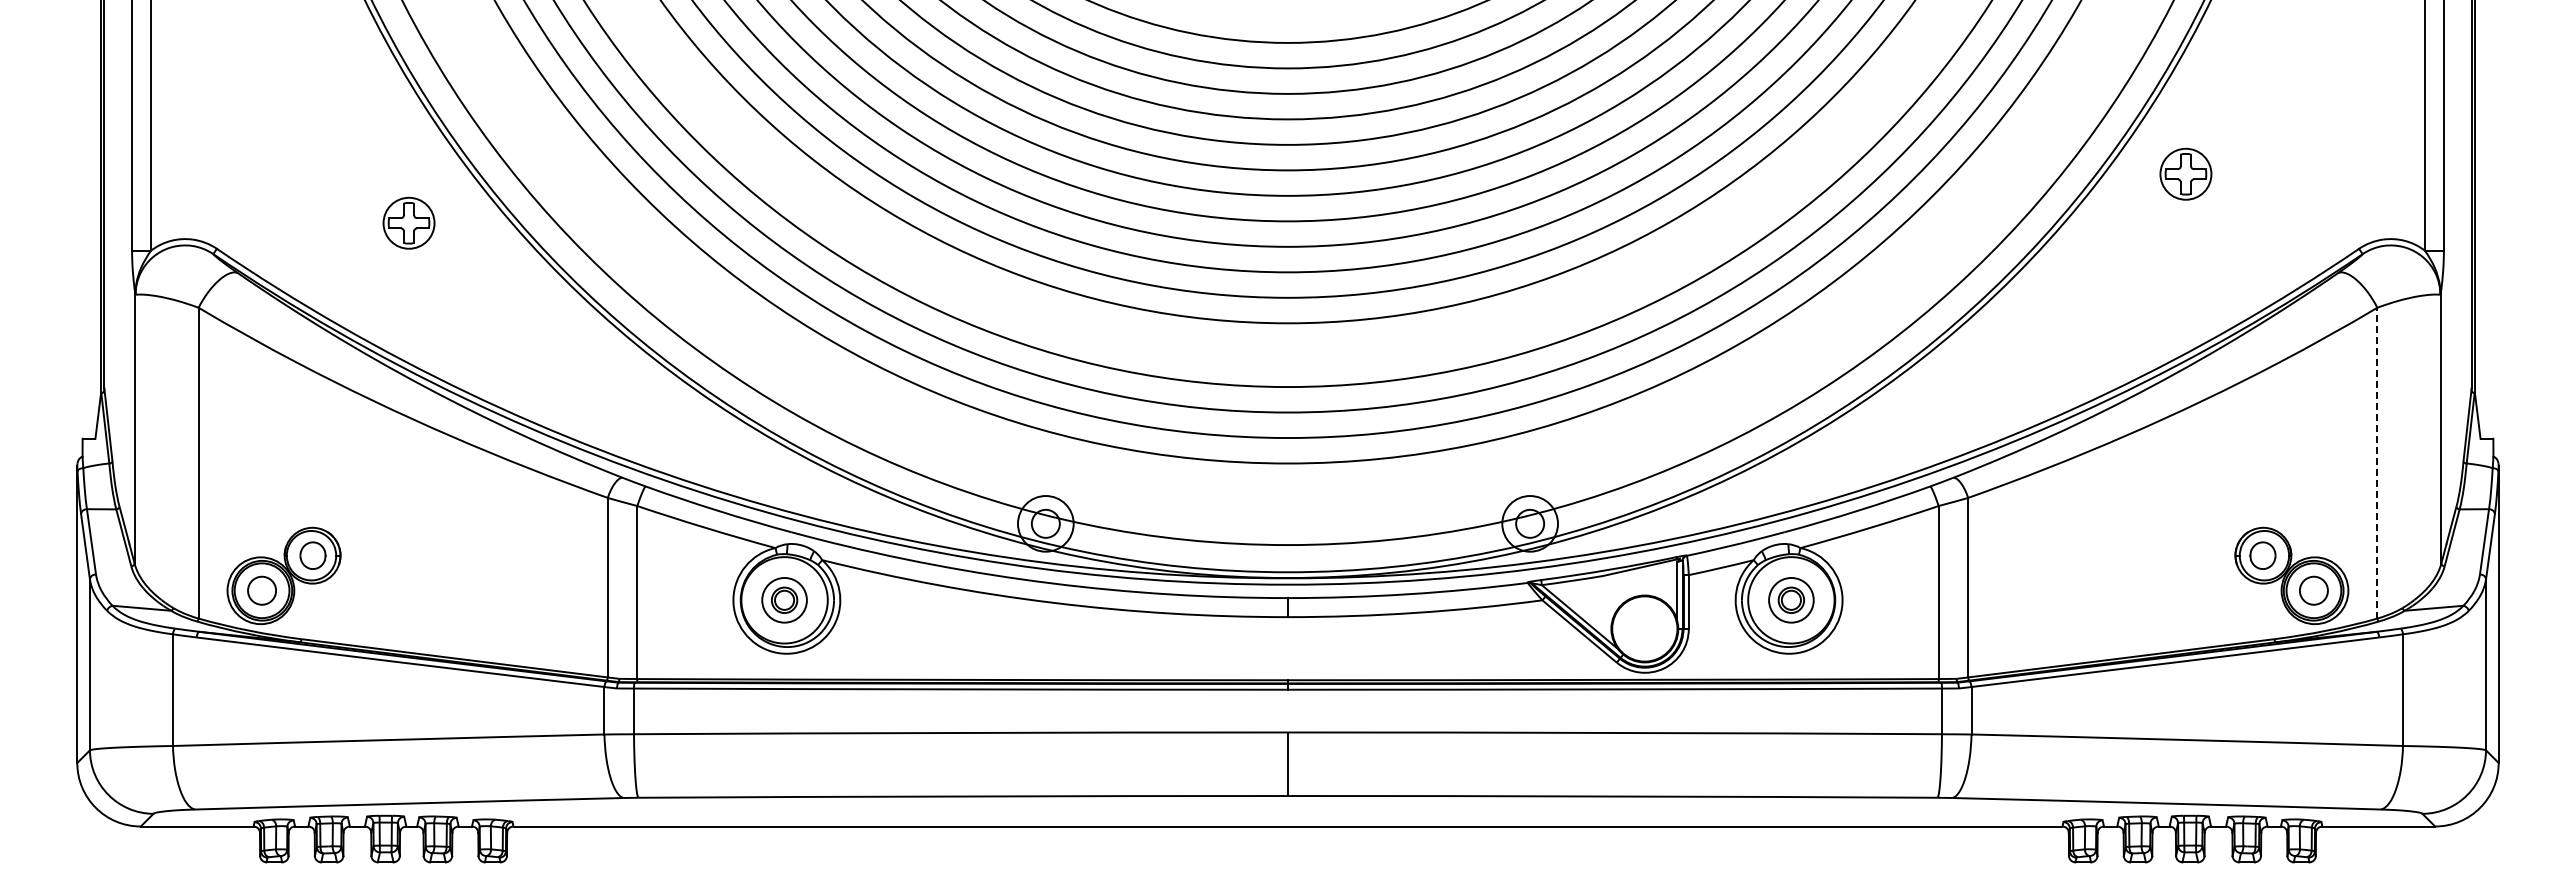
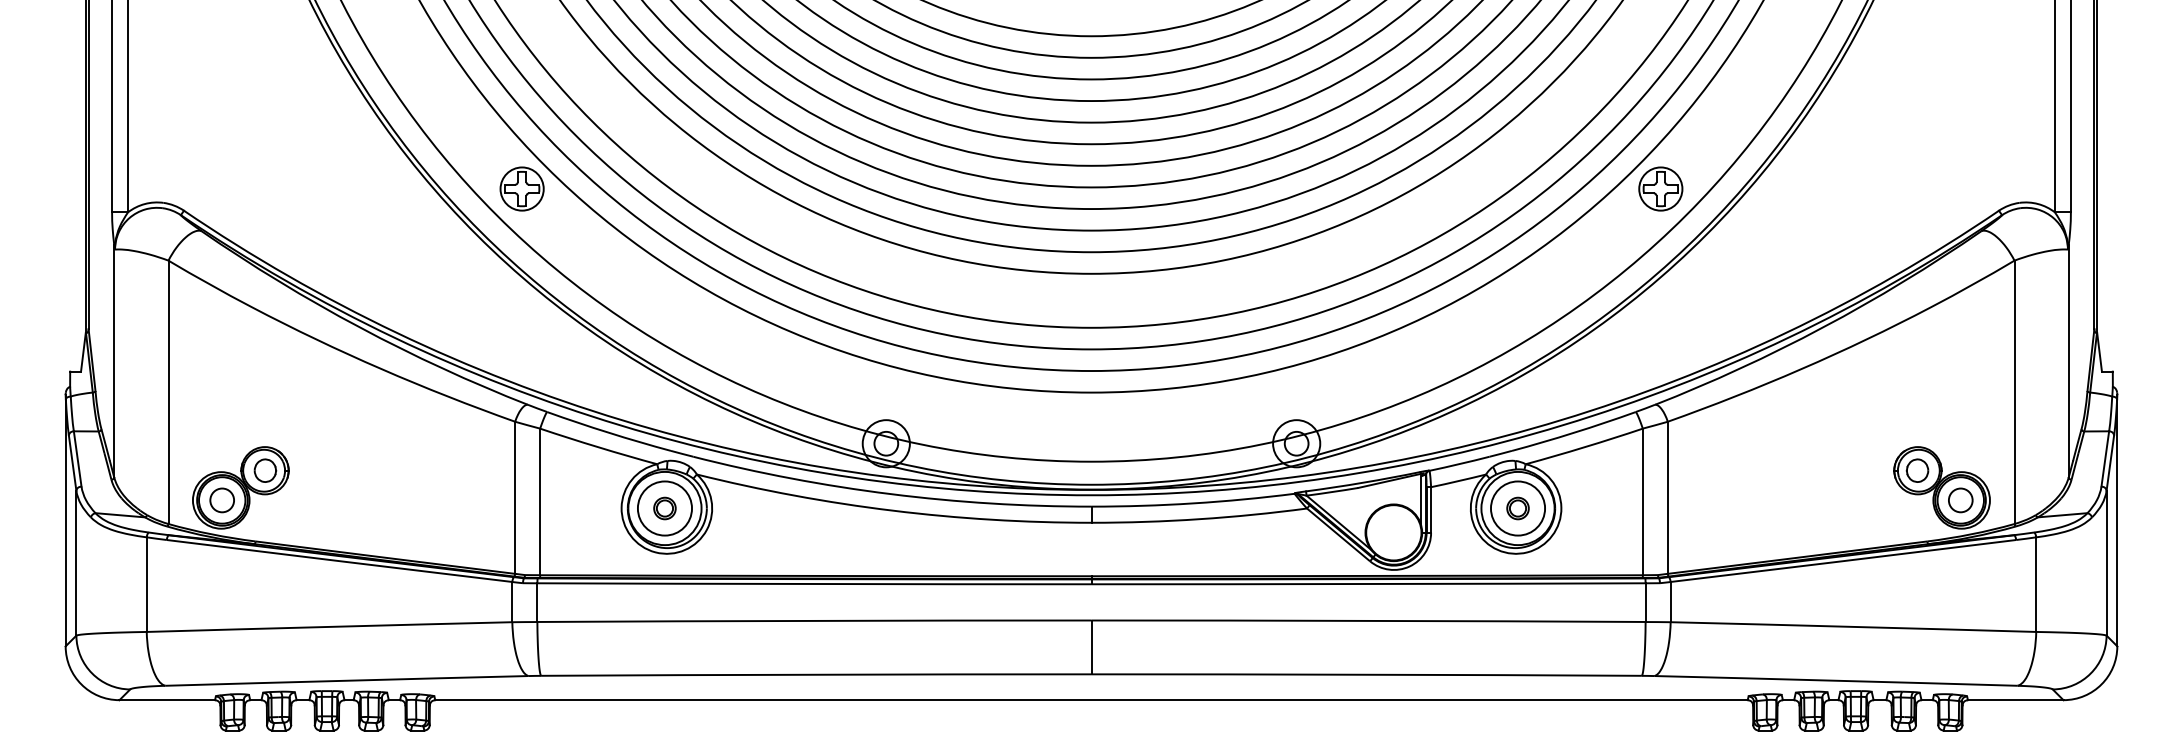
part: (2185, 173) -> (1660, 188), moved
part: (408, 222) -> (521, 188), moved
line: (2377, 462) -> (2014, 391), dashed -> solid
circle: (784, 600) -> (664, 508), size x1.43
circle: (1791, 600) -> (1518, 508), size x1.43

